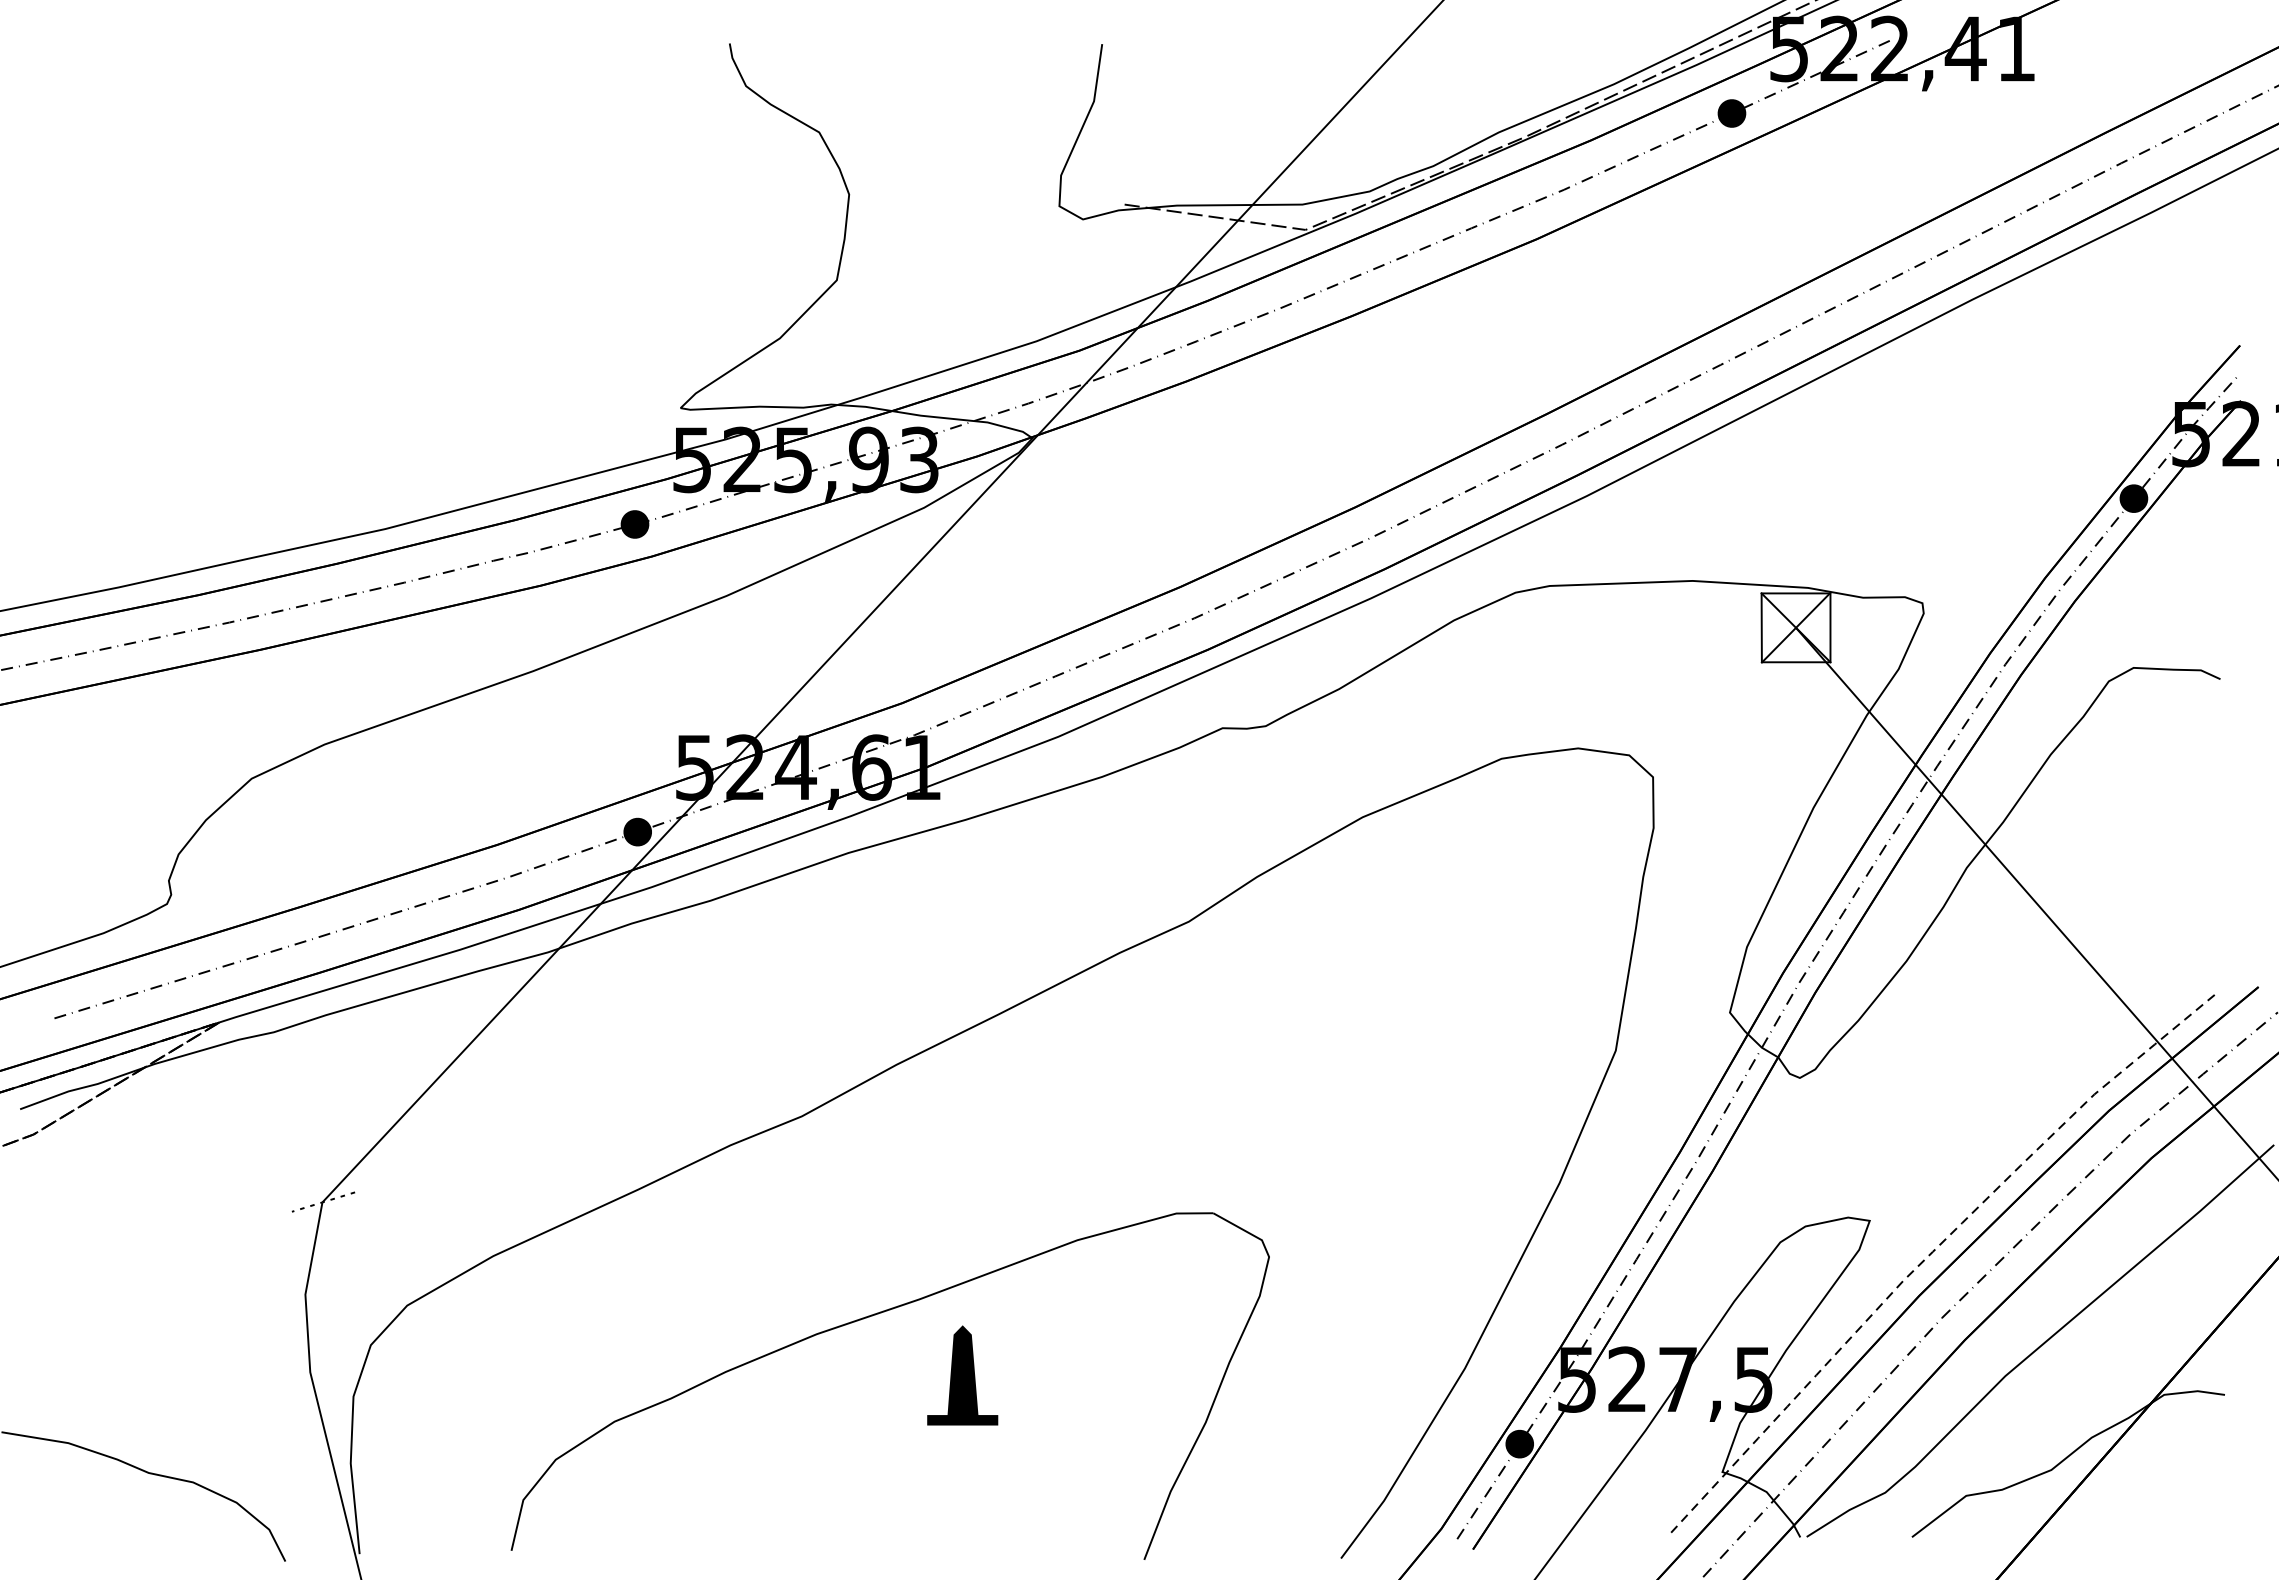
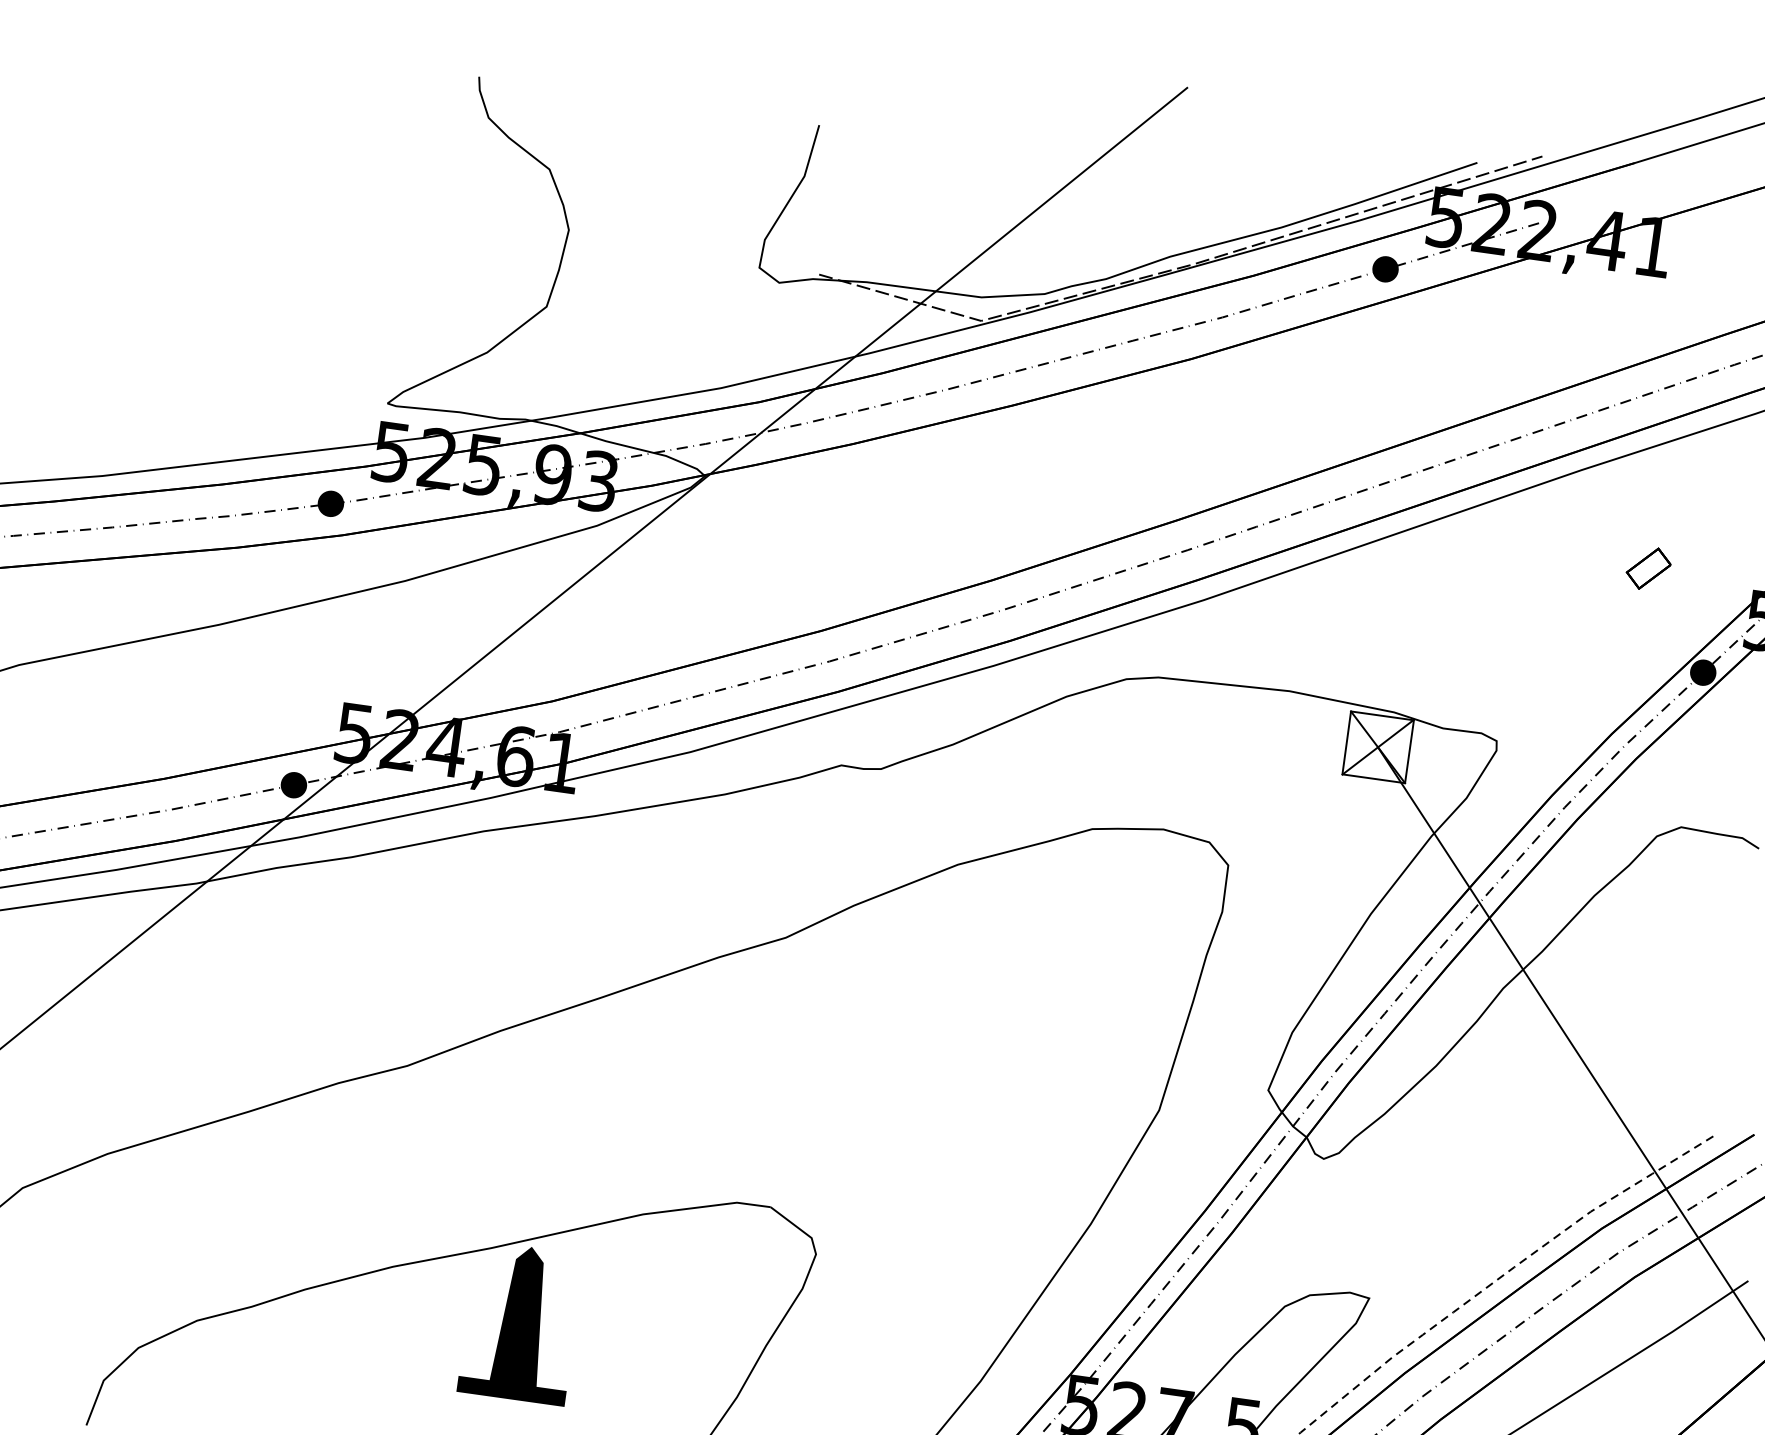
part: (2059, 395) -> (1648, 568), added
part: (962, 1375) -> (520, 1323), size x1.67

